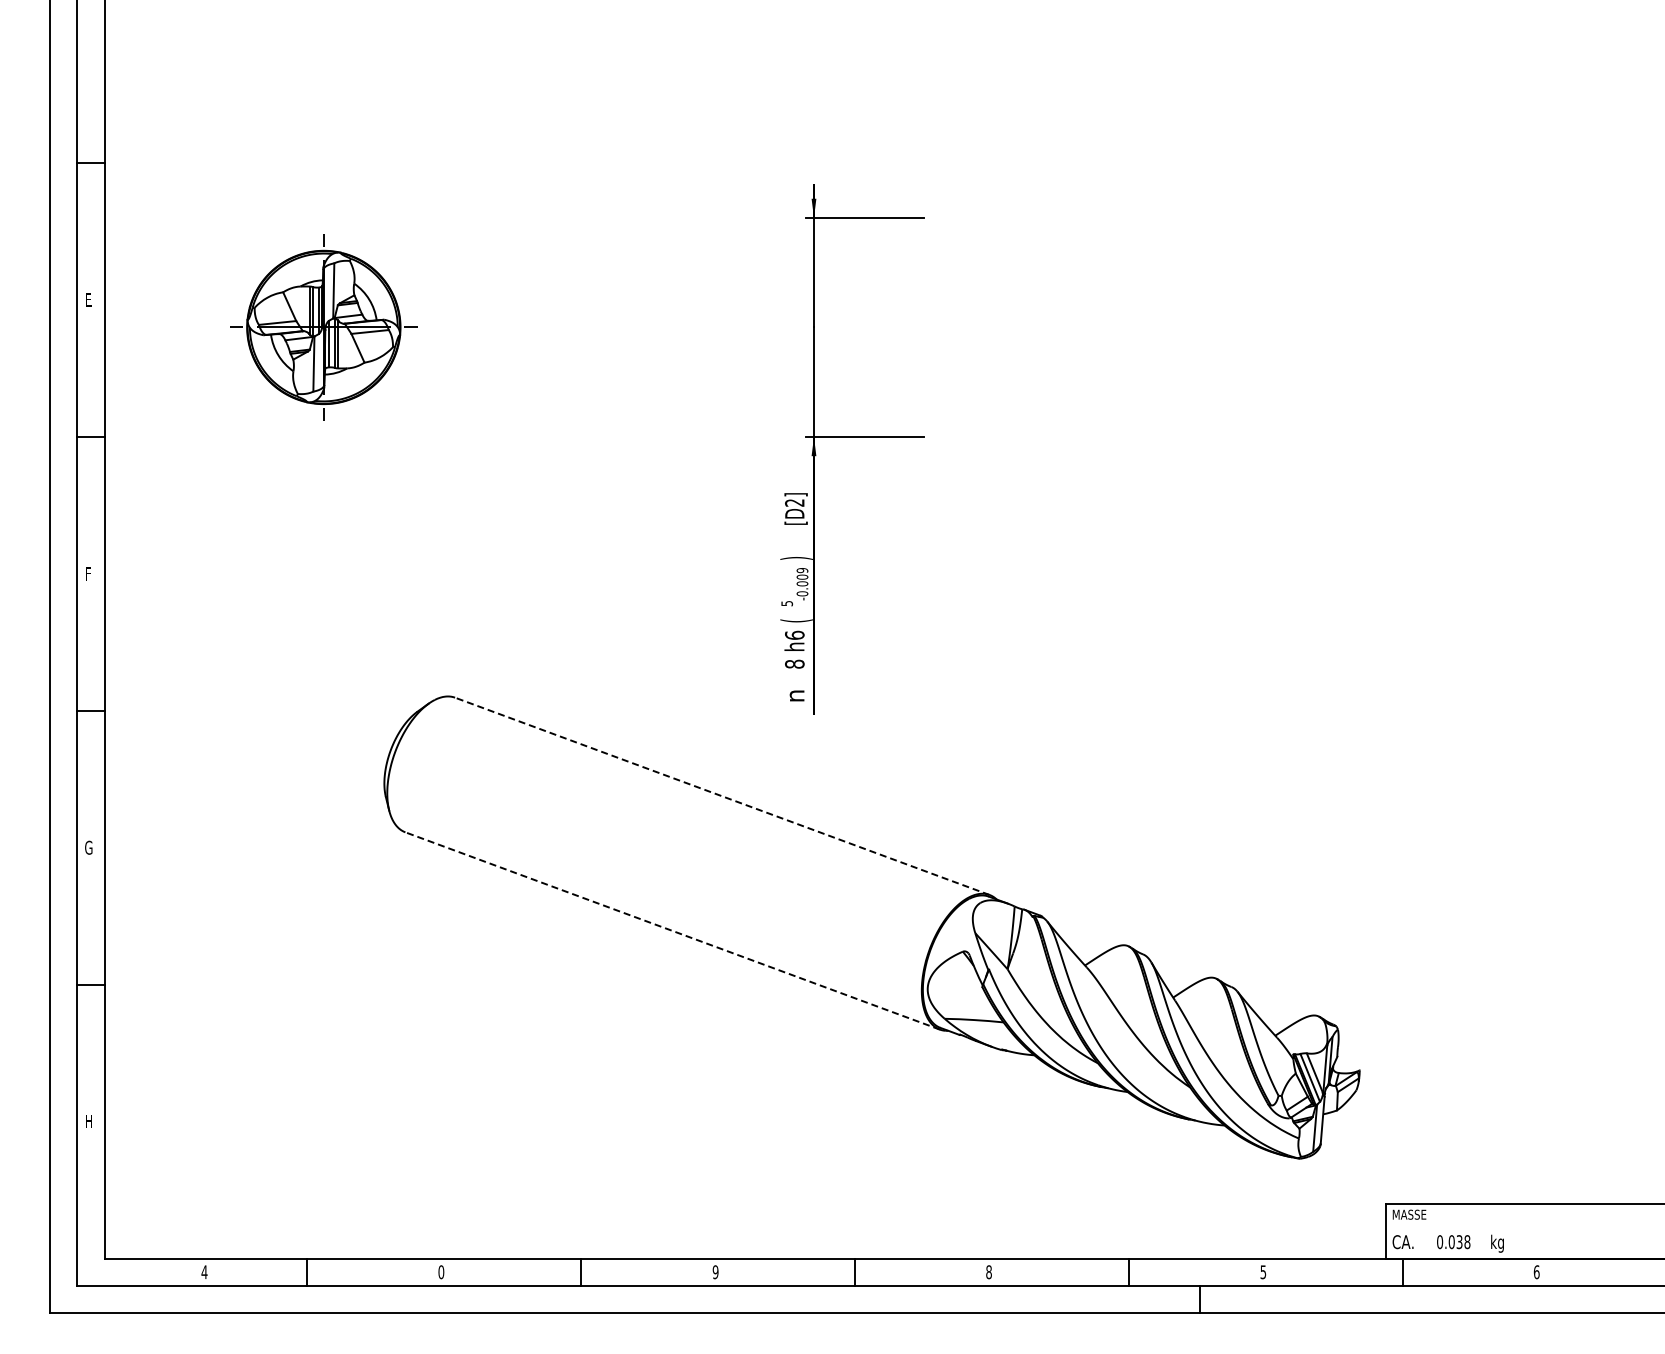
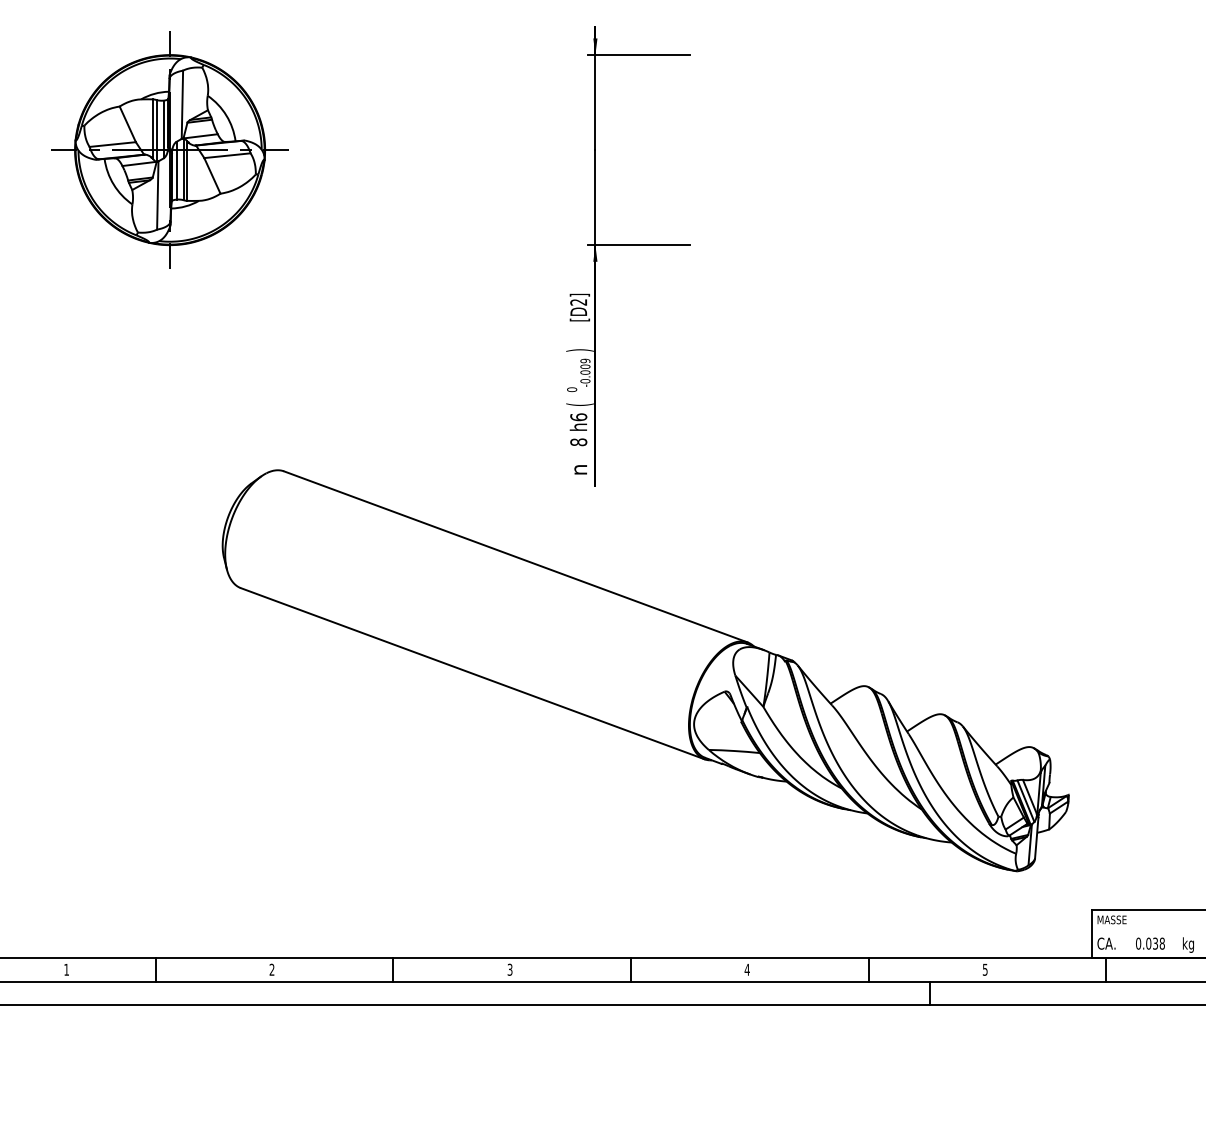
part: (323, 327) -> (169, 150), size x1.43
text: (786, 603) -> (571, 389), 5 -> 0
line: (722, 796) -> (516, 557), dashed -> solid
line: (672, 930) -> (472, 673), dashed -> solid
text: (715, 1271) -> (509, 969), 9 -> 3
text: (204, 1272) -> (66, 970), 4 -> 1
text: (441, 1272) -> (272, 970), 0 -> 2
text: (988, 1272) -> (746, 970), 8 -> 4

